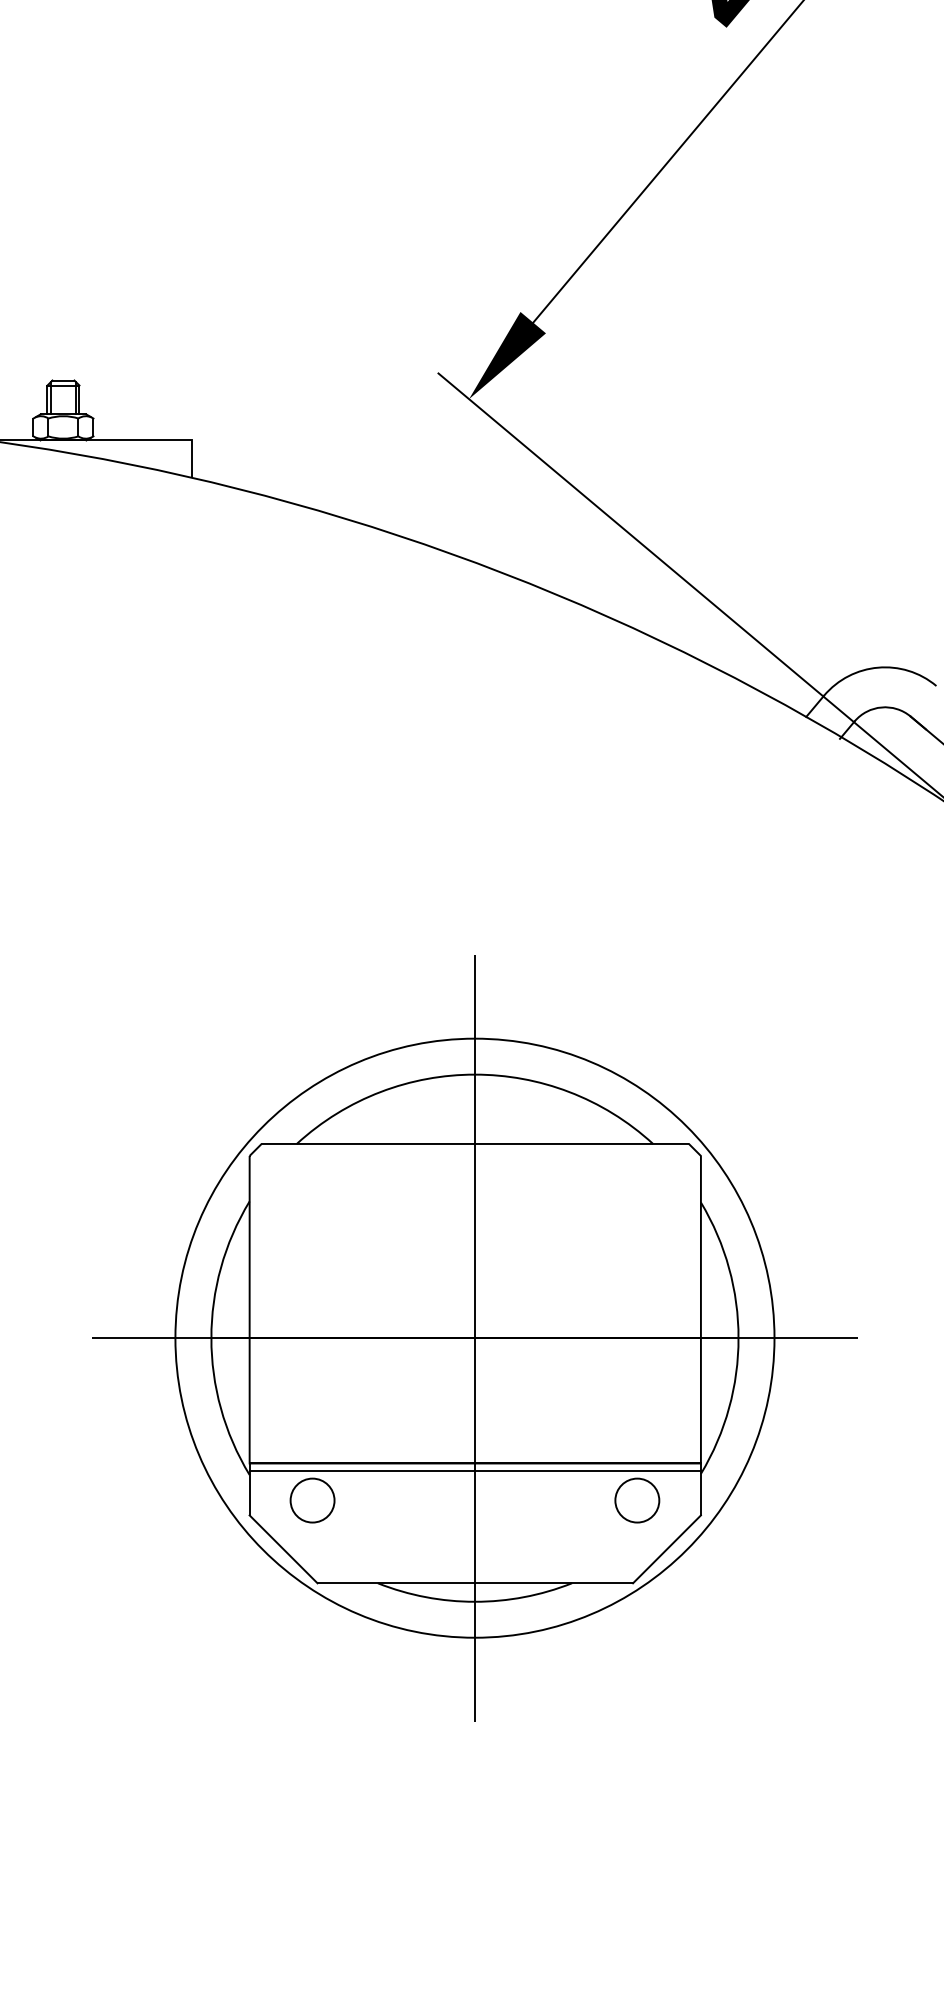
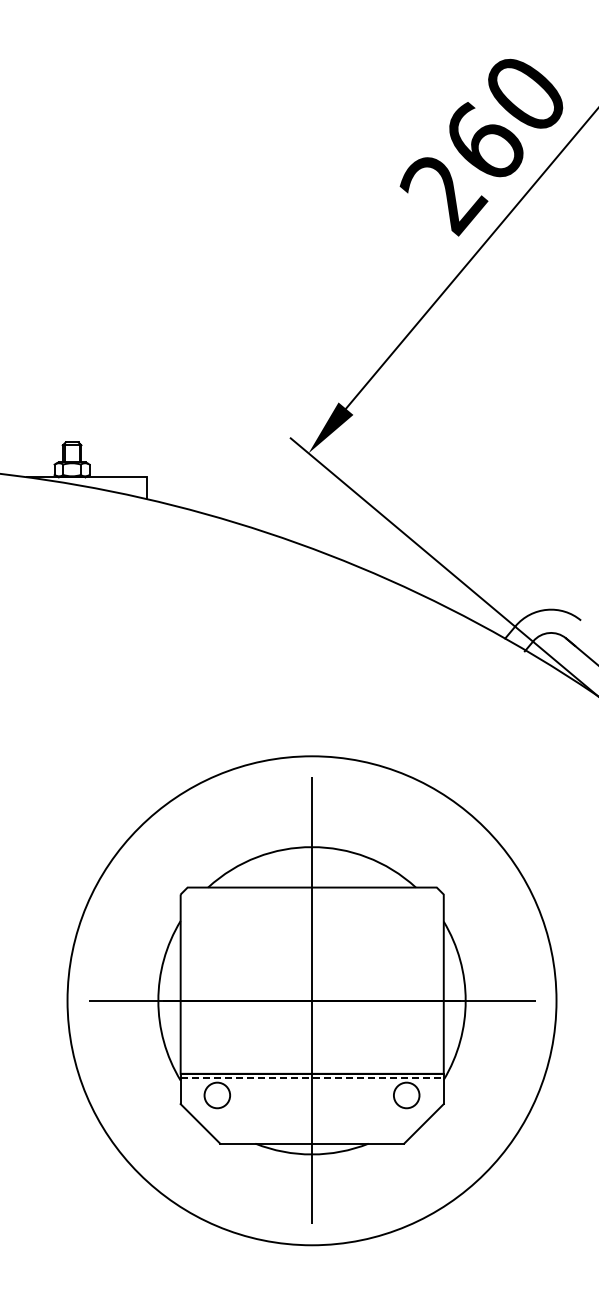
circle: (474, 1337) -> (311, 1000), size x1.4
line: (475, 1471) -> (312, 1078), solid -> dashed

